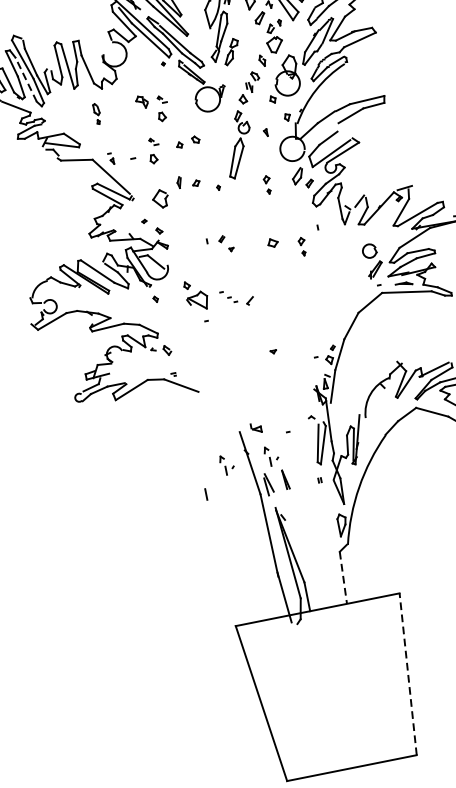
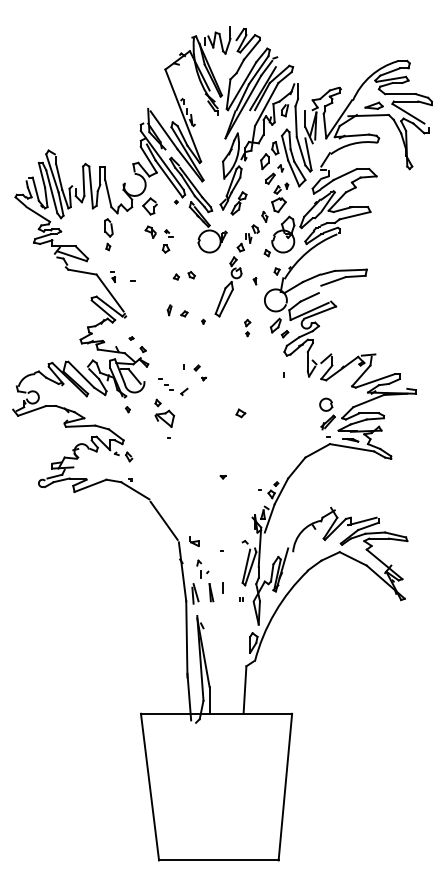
line: (25, 79) -> (51, 191), dashed -> solid
part: (96, 113) -> (108, 234), size x1.67
part: (153, 150) -> (152, 277), removed
part: (160, 199) -> (149, 206), moved
part: (272, 243) -> (240, 413), moved
part: (302, 246) -> (267, 388), removed
part: (237, 298) -> (173, 387), moved
line: (218, 411) -> (163, 520), added
part: (226, 464) -> (161, 568), removed
line: (205, 494) -> (222, 587), moved
line: (344, 578) -> (245, 690), dashed -> solid
line: (408, 674) -> (285, 787), dashed -> solid

